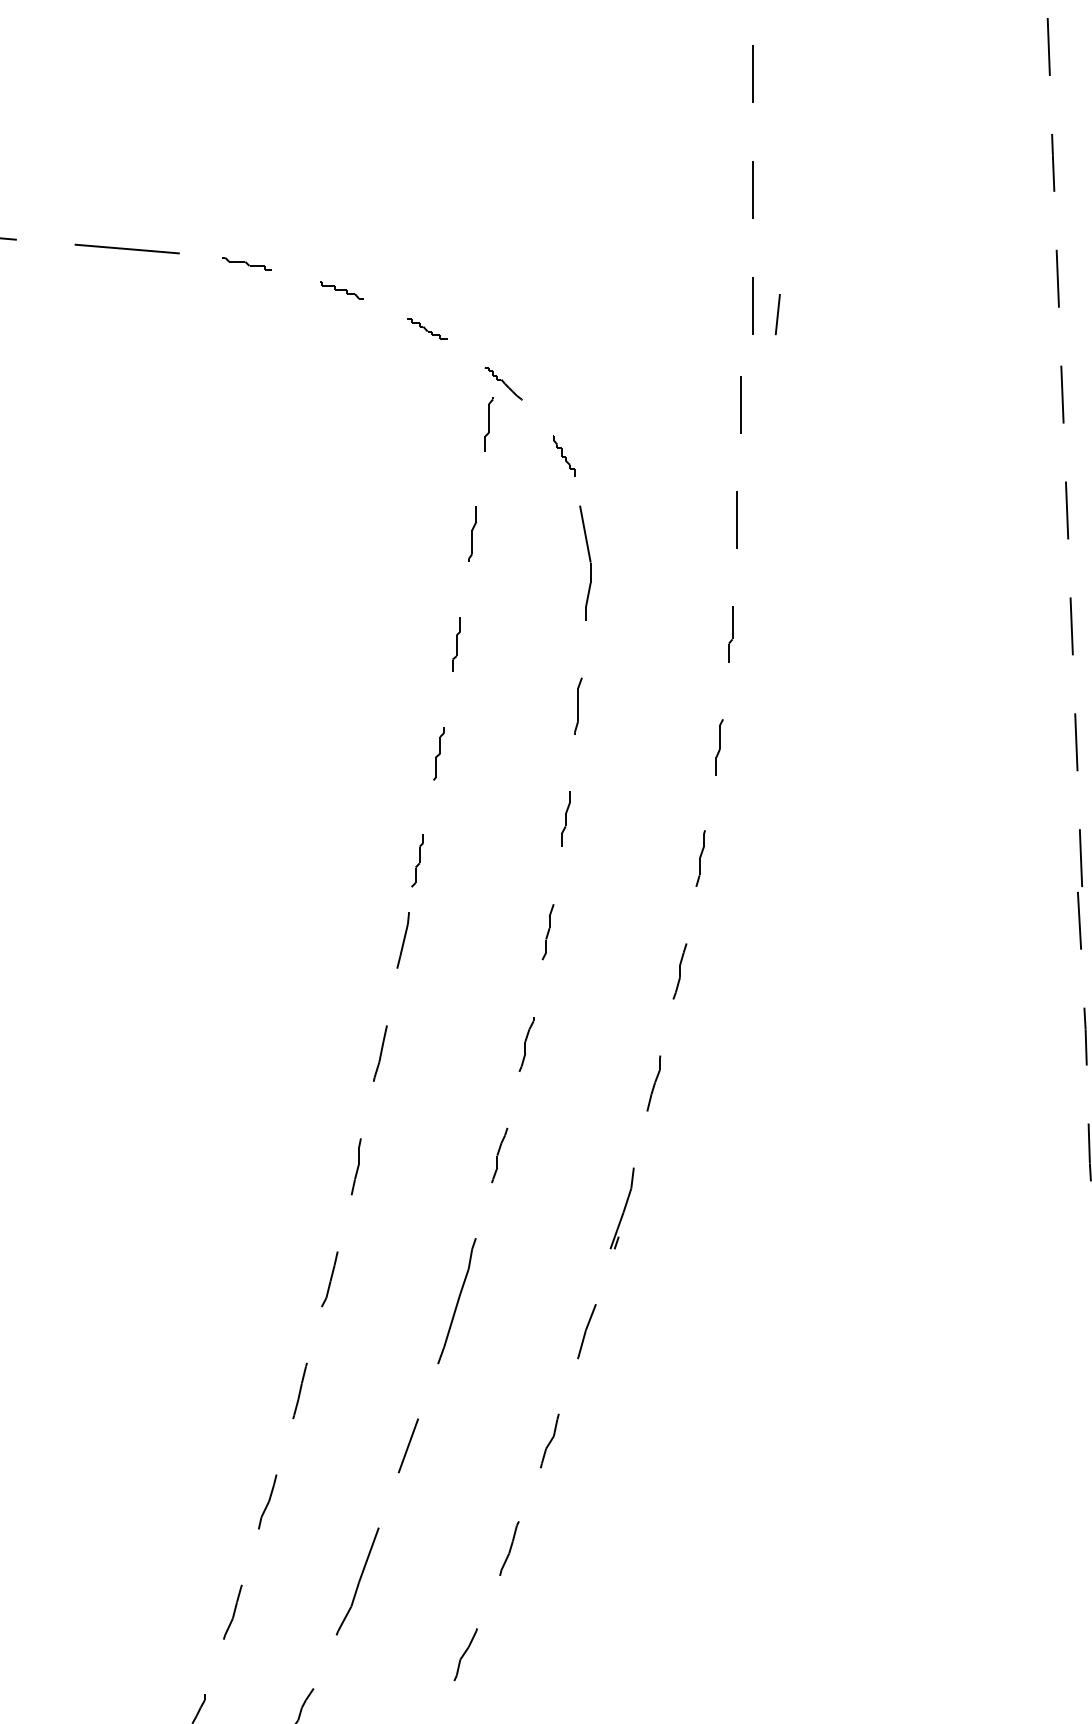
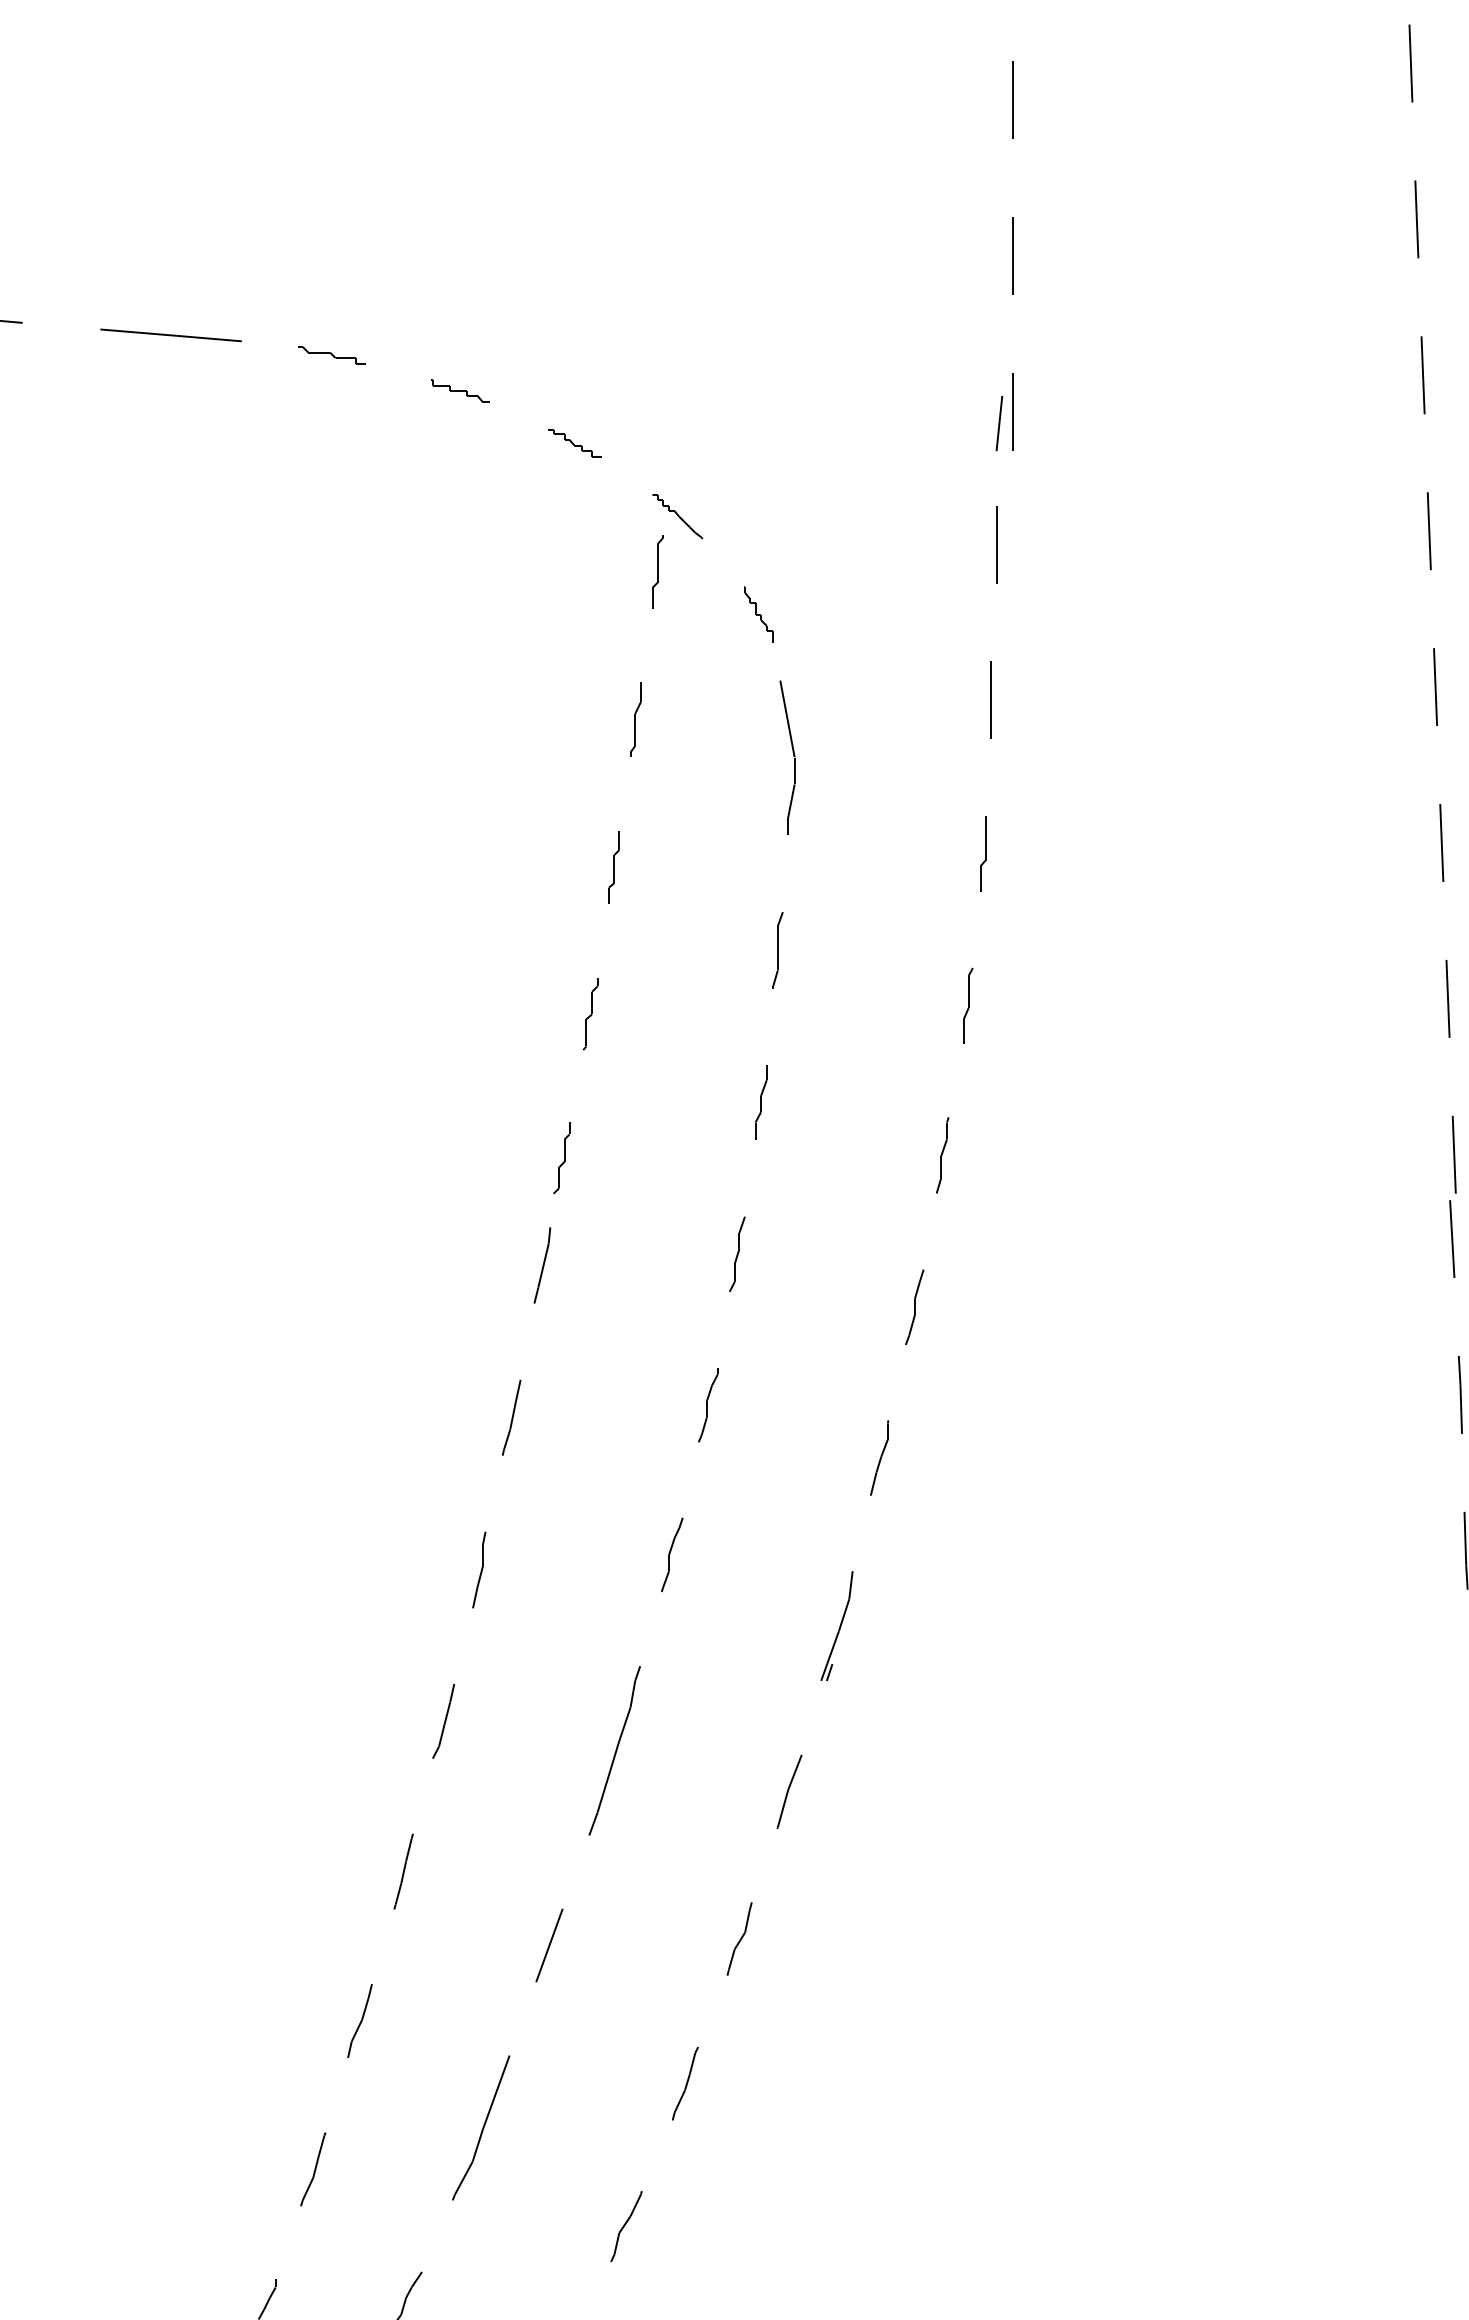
line: (777, 314) -> (999, 423), moved

